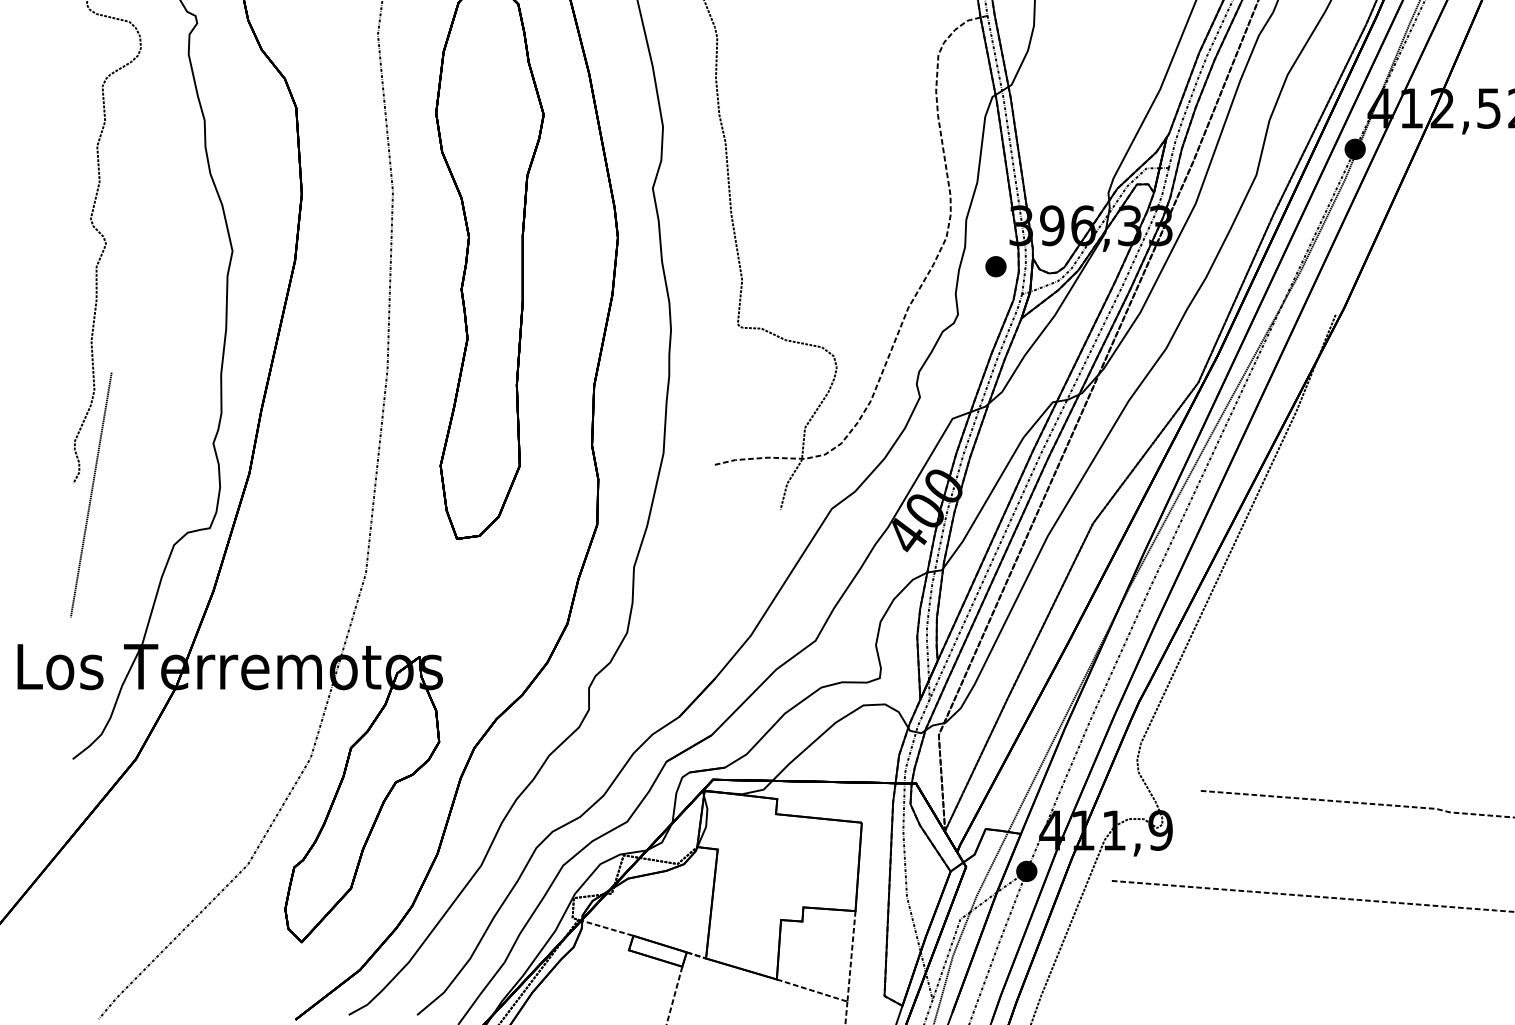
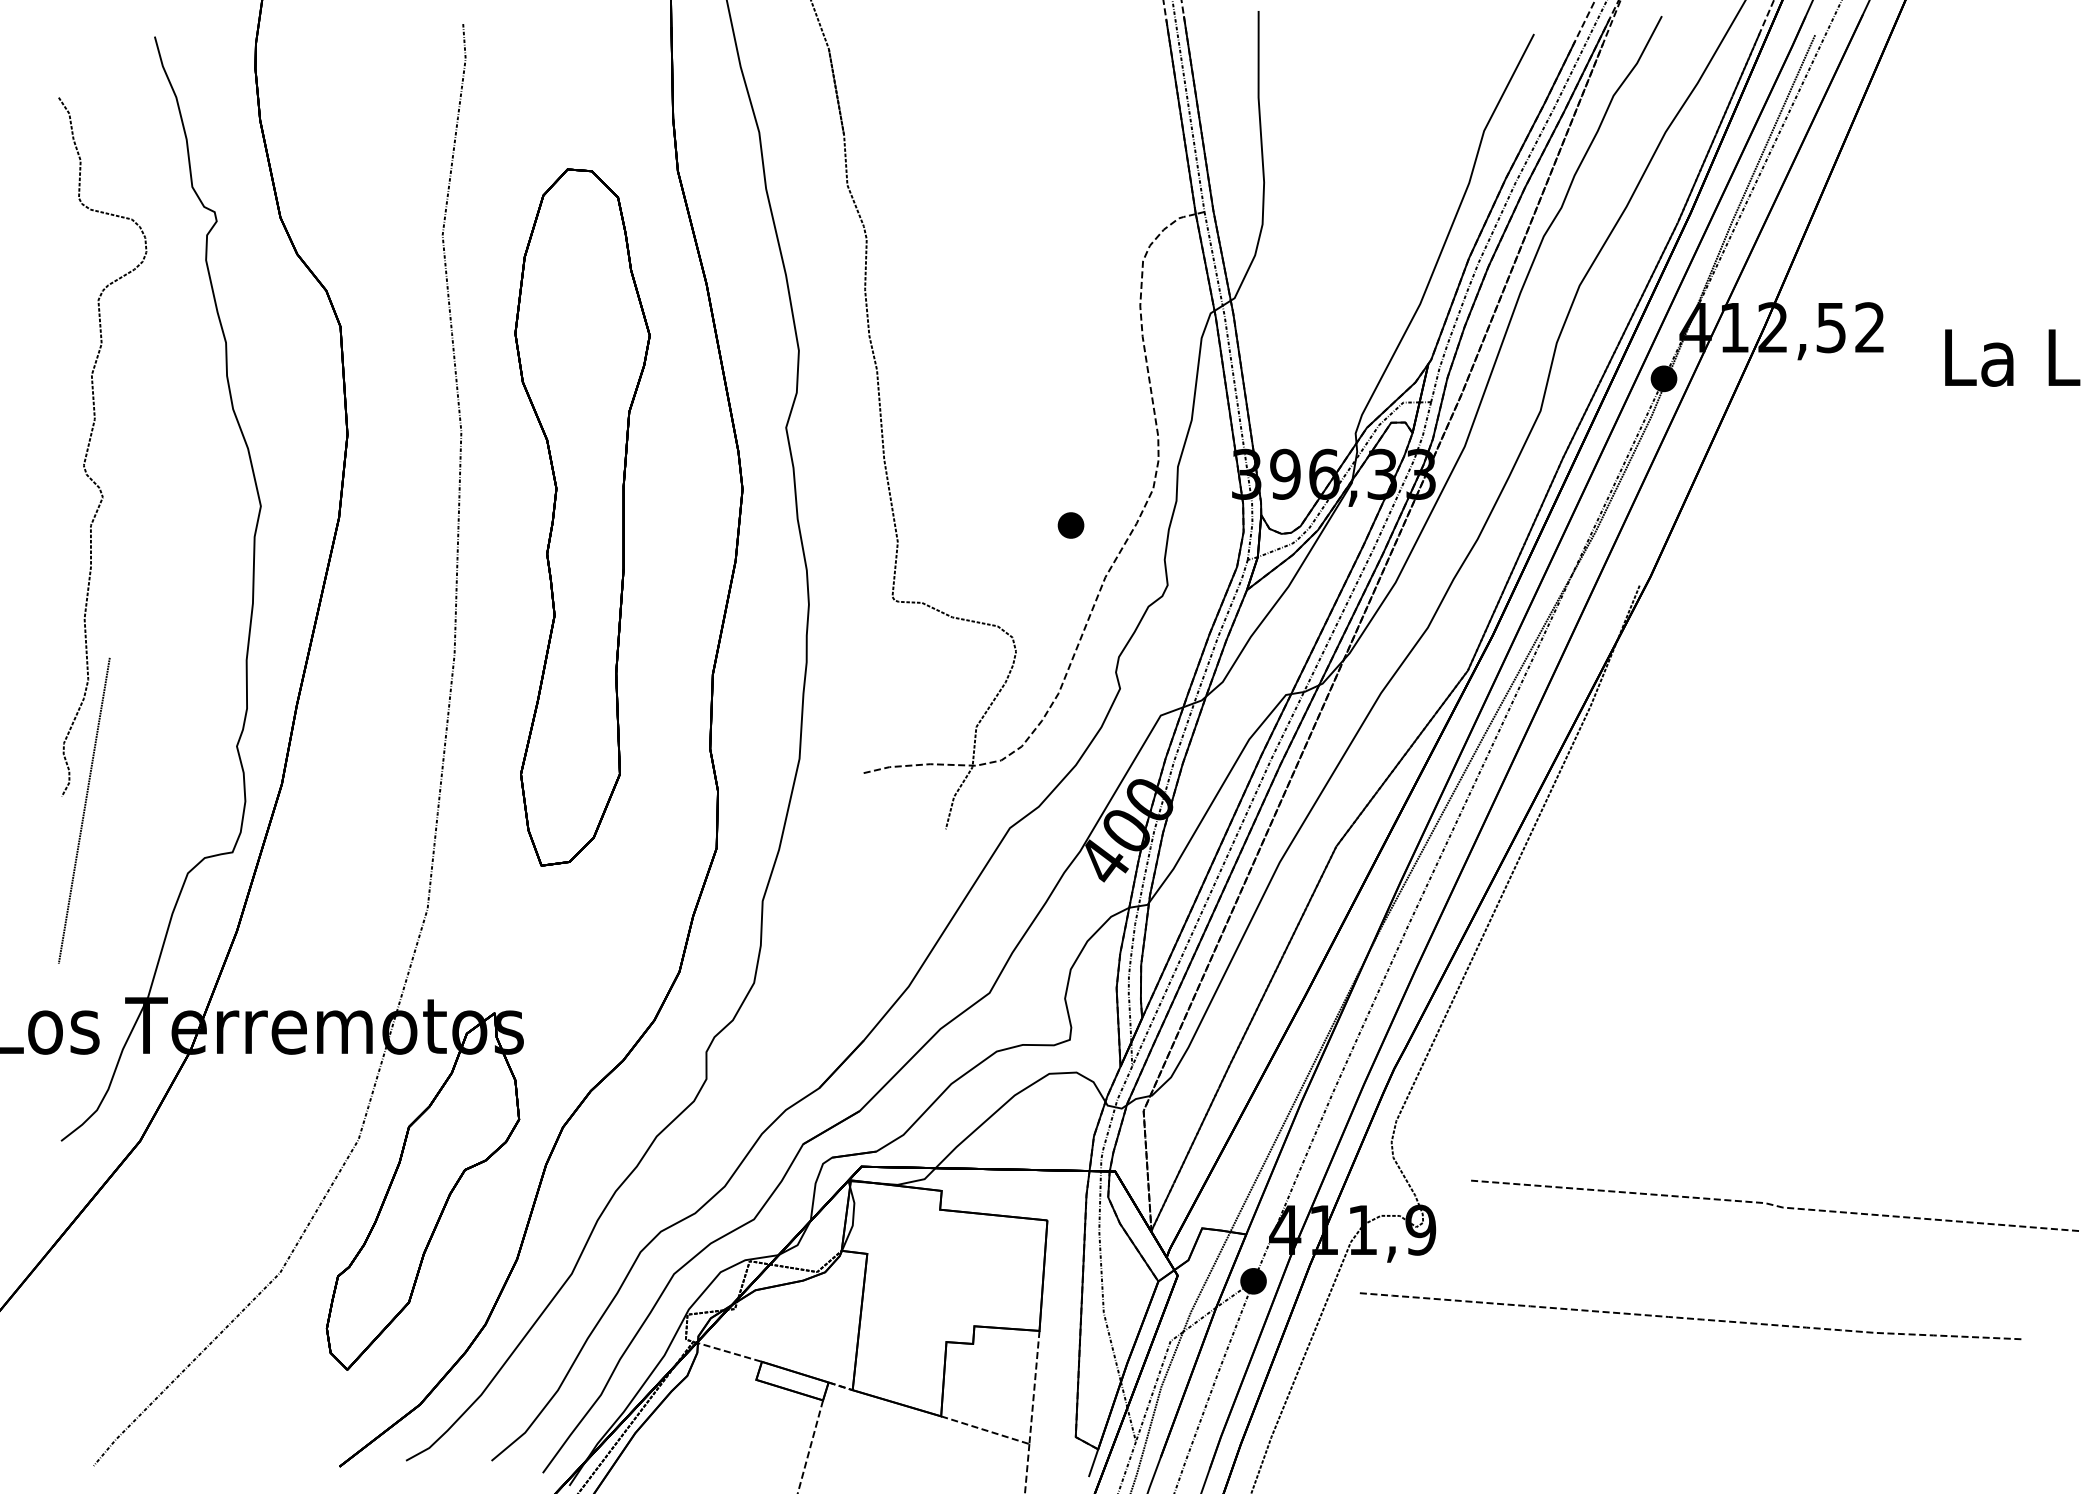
part: (995, 266) -> (1070, 525), moved

